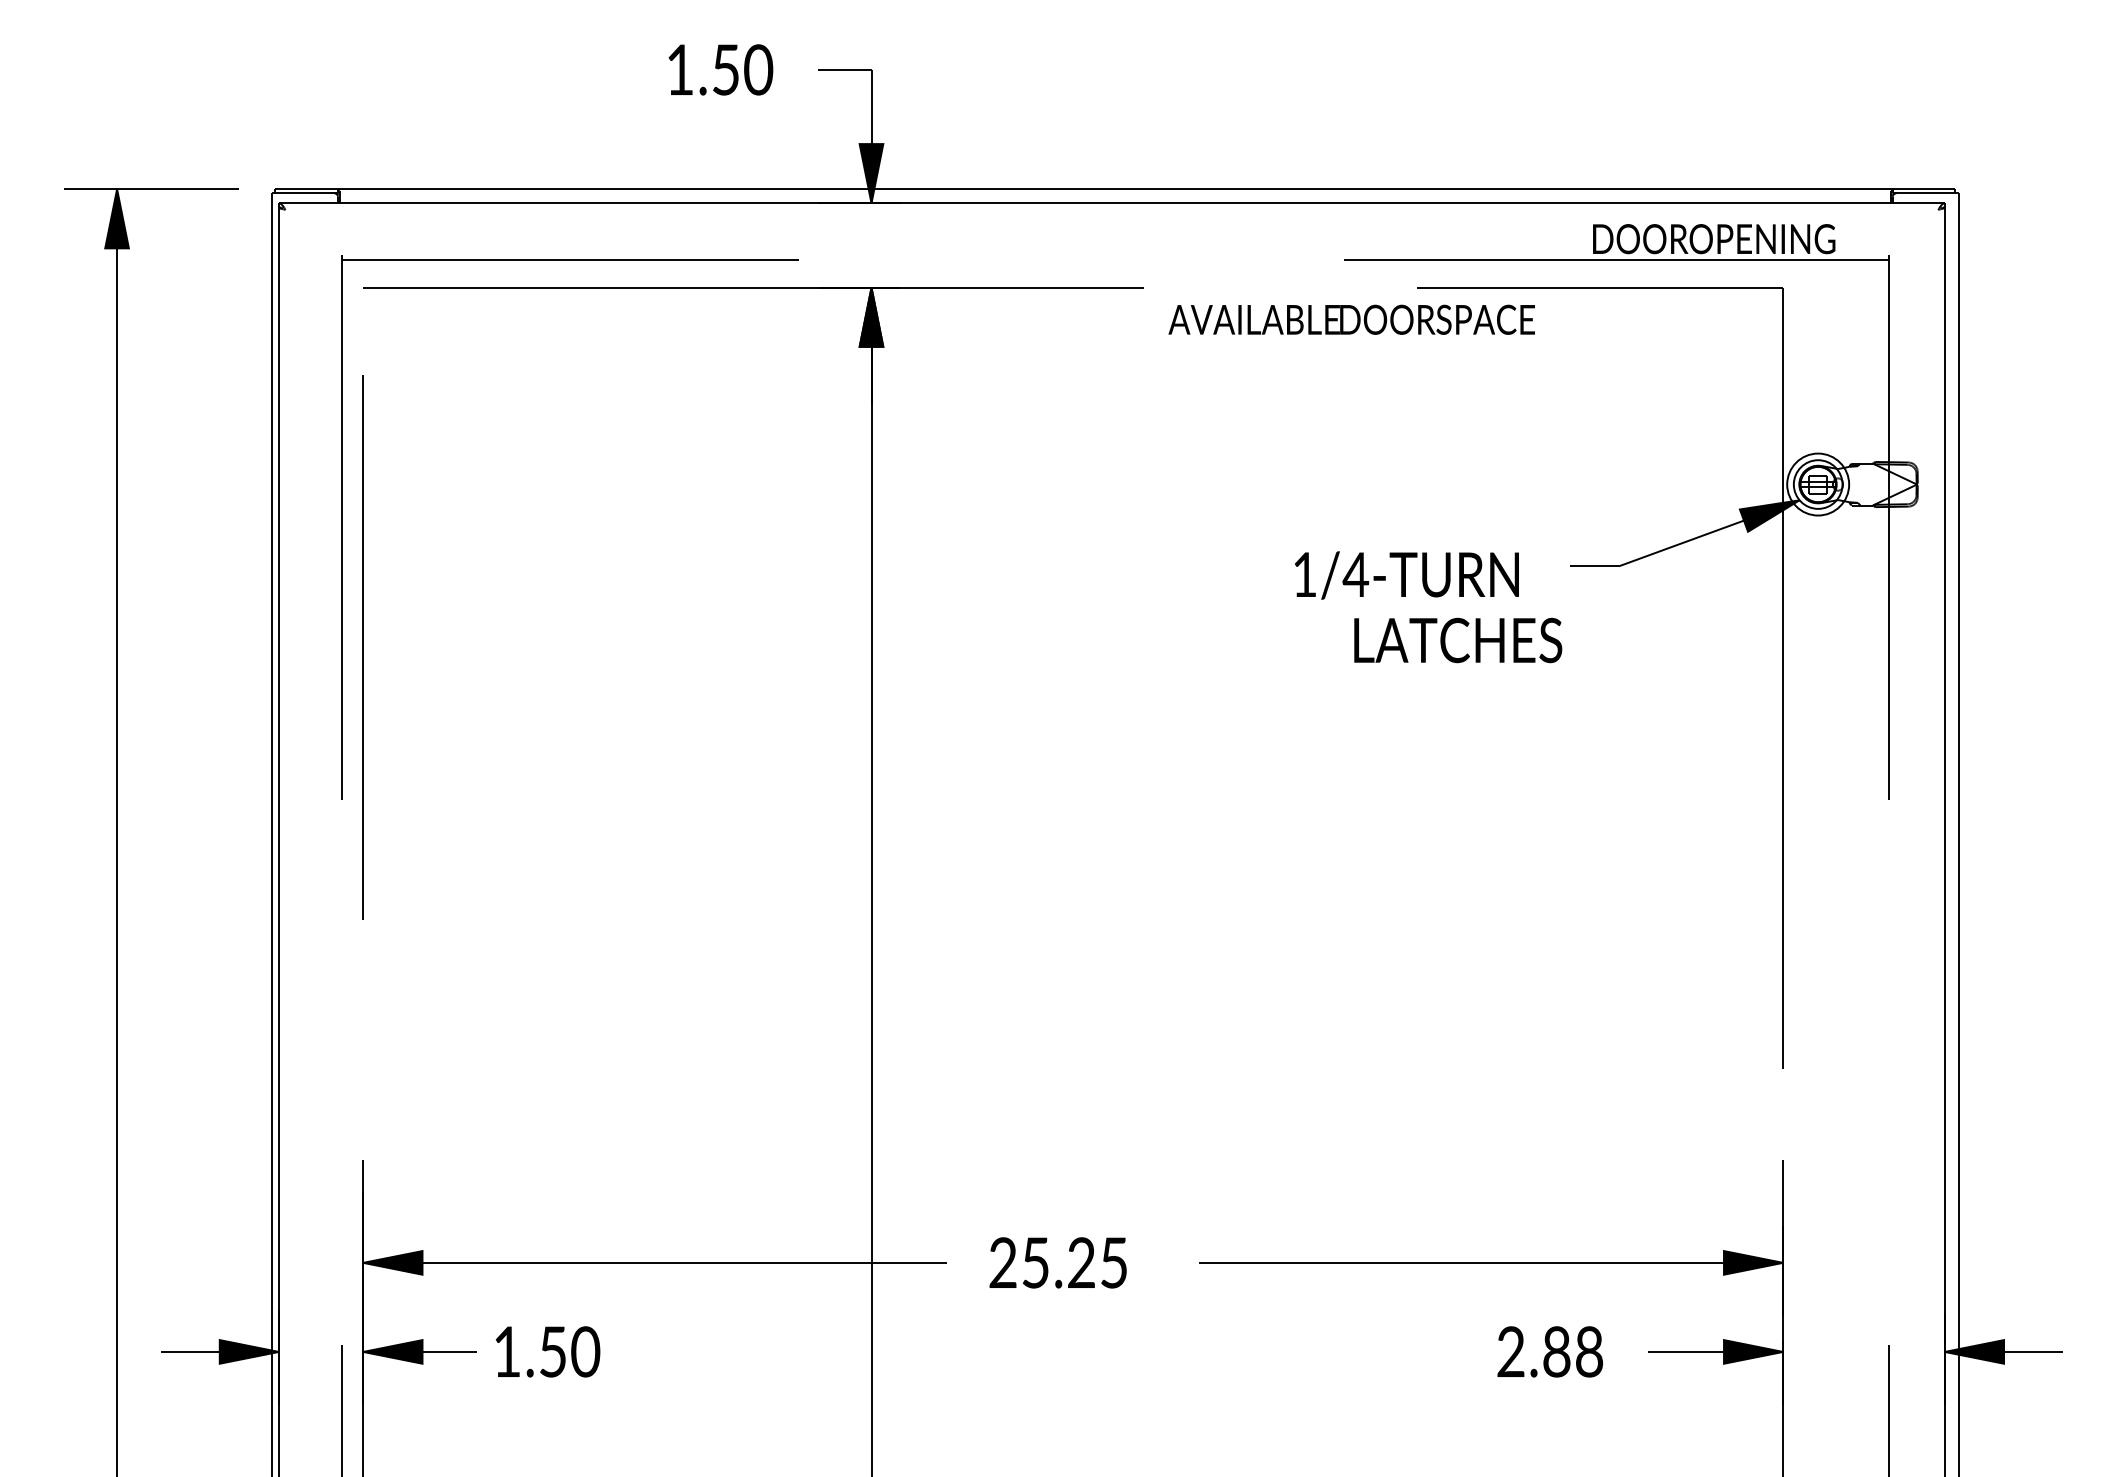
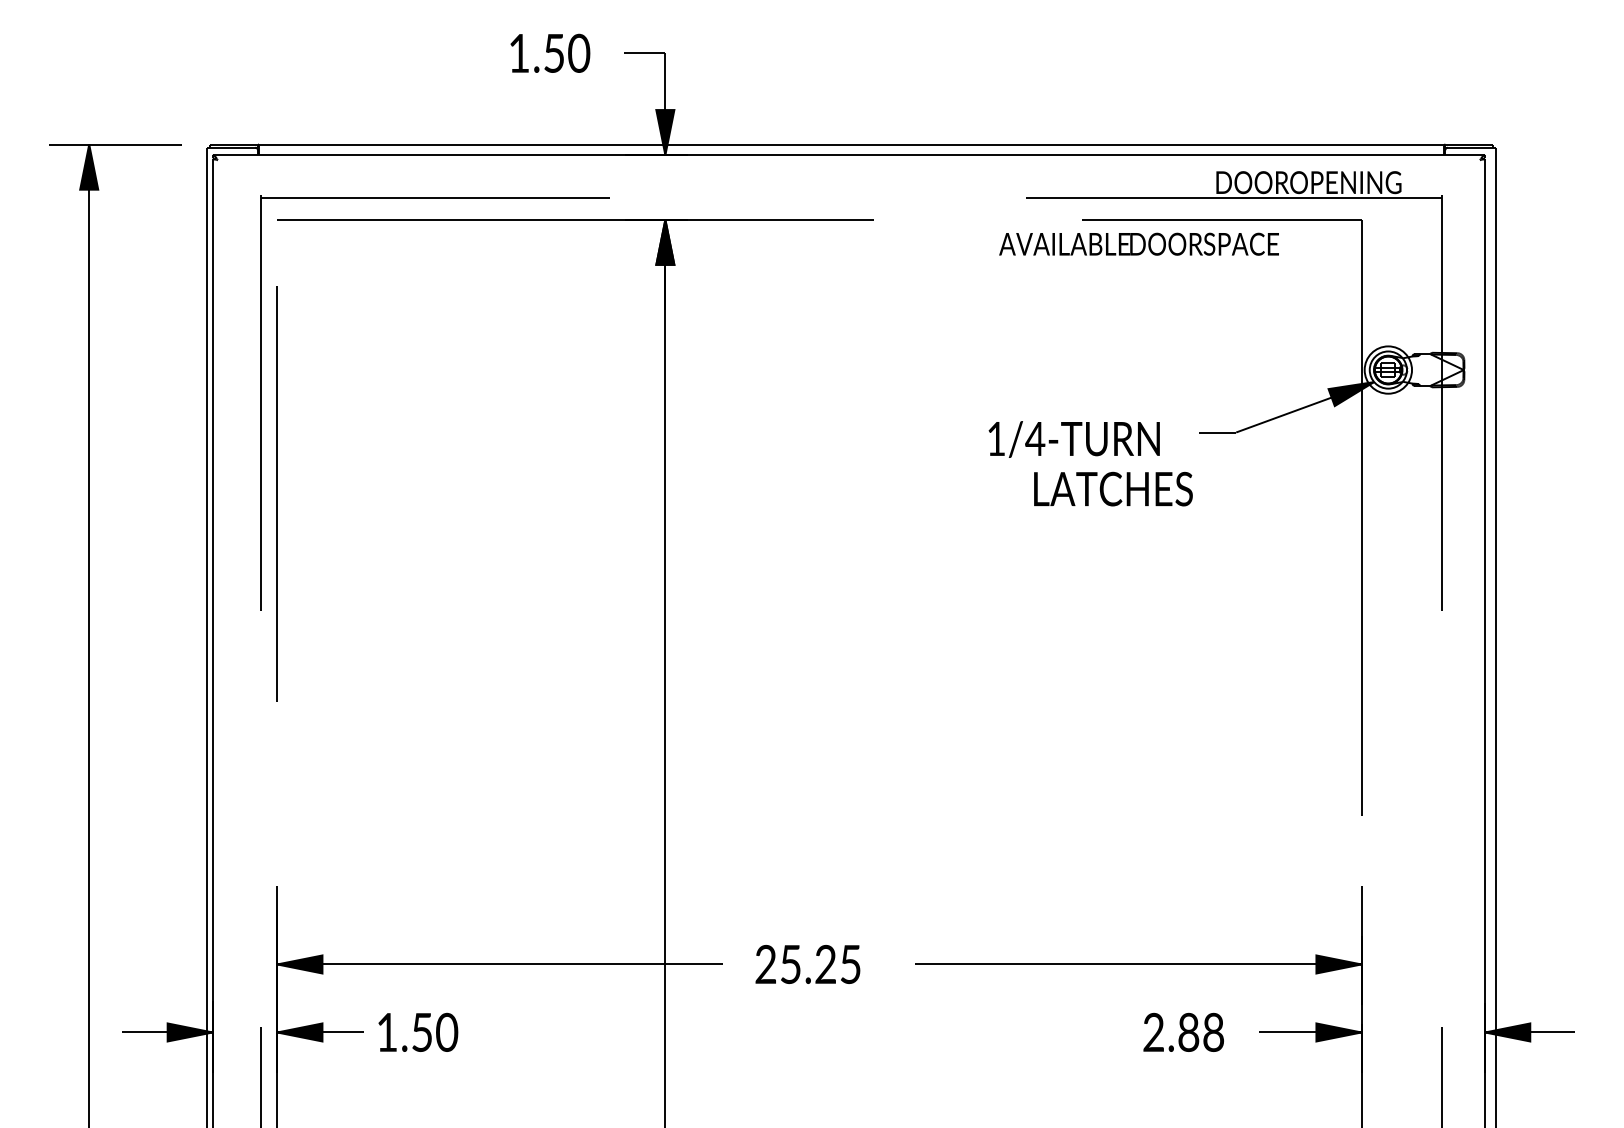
text: (1351, 319) -> (1138, 244), moved

